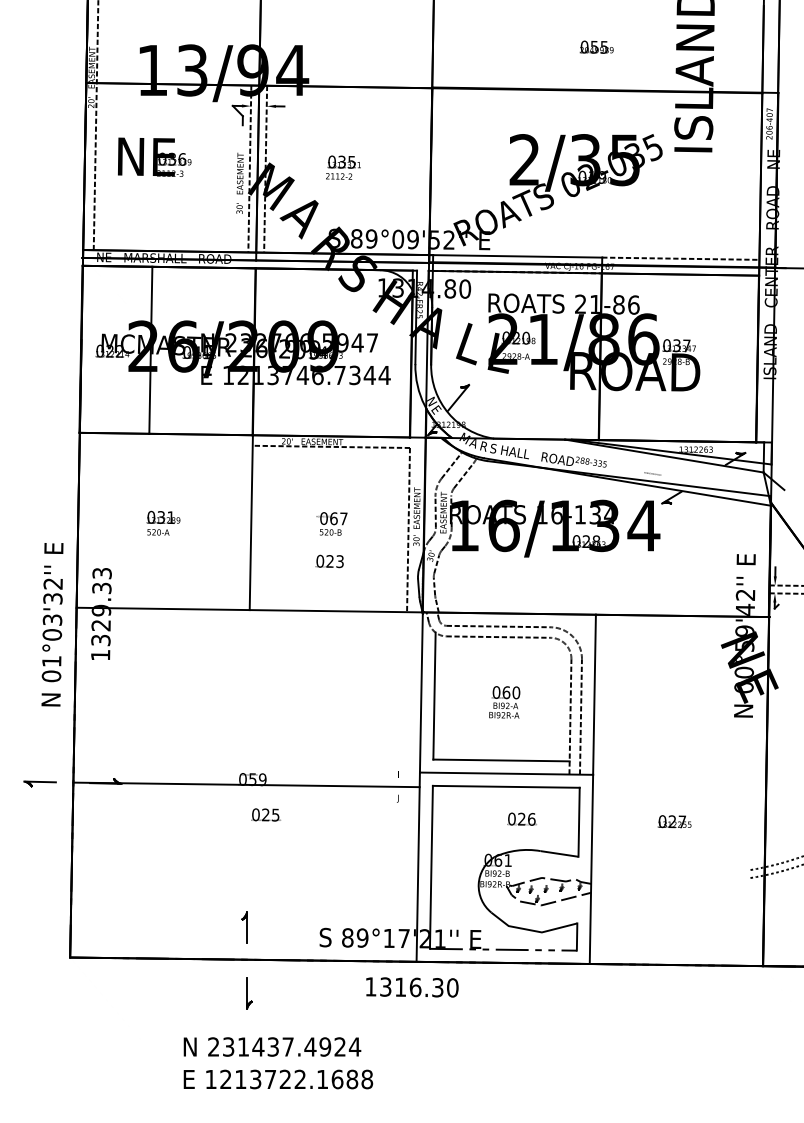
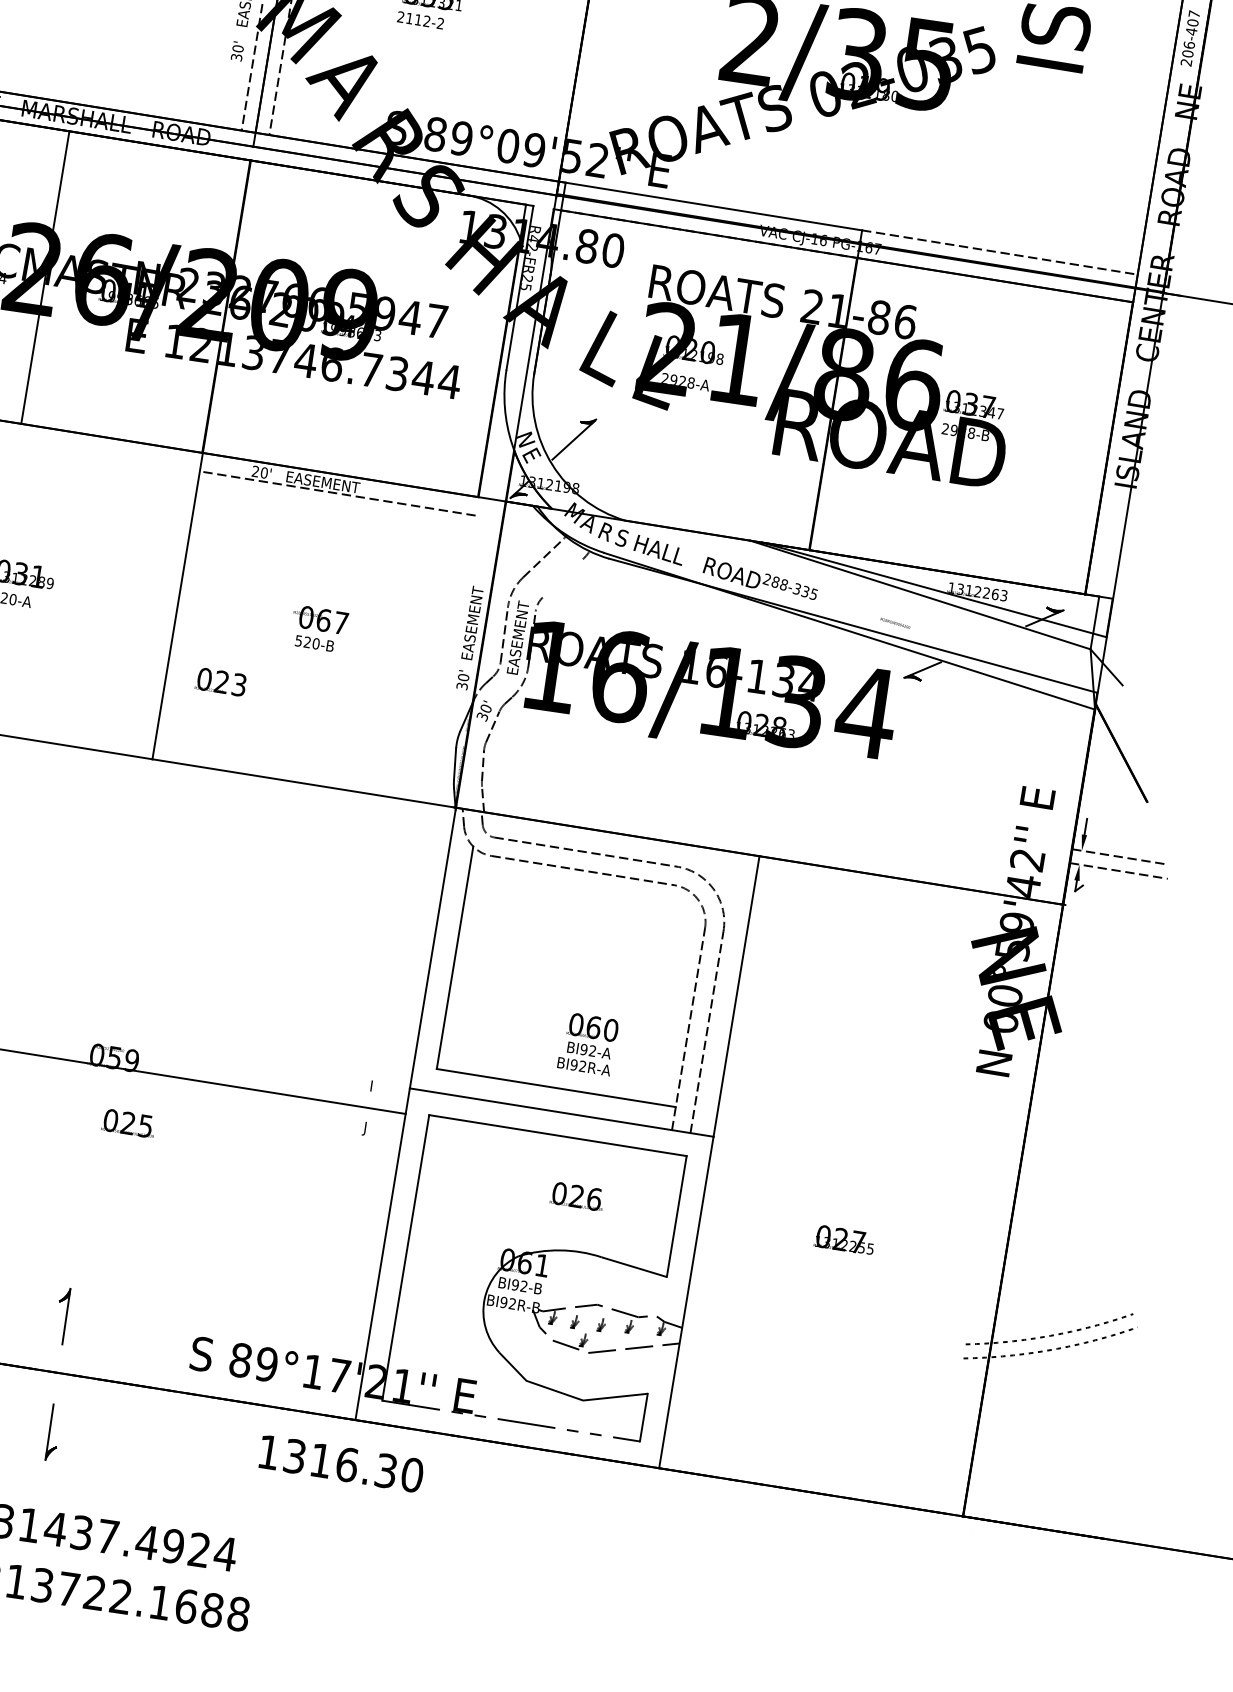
line: (463, 475) -> (562, 577), removed
line: (408, 530) -> (451, 660), removed
text: (329, 561) -> (220, 682), moved
text: (504, 702) -> (587, 1044), moved

